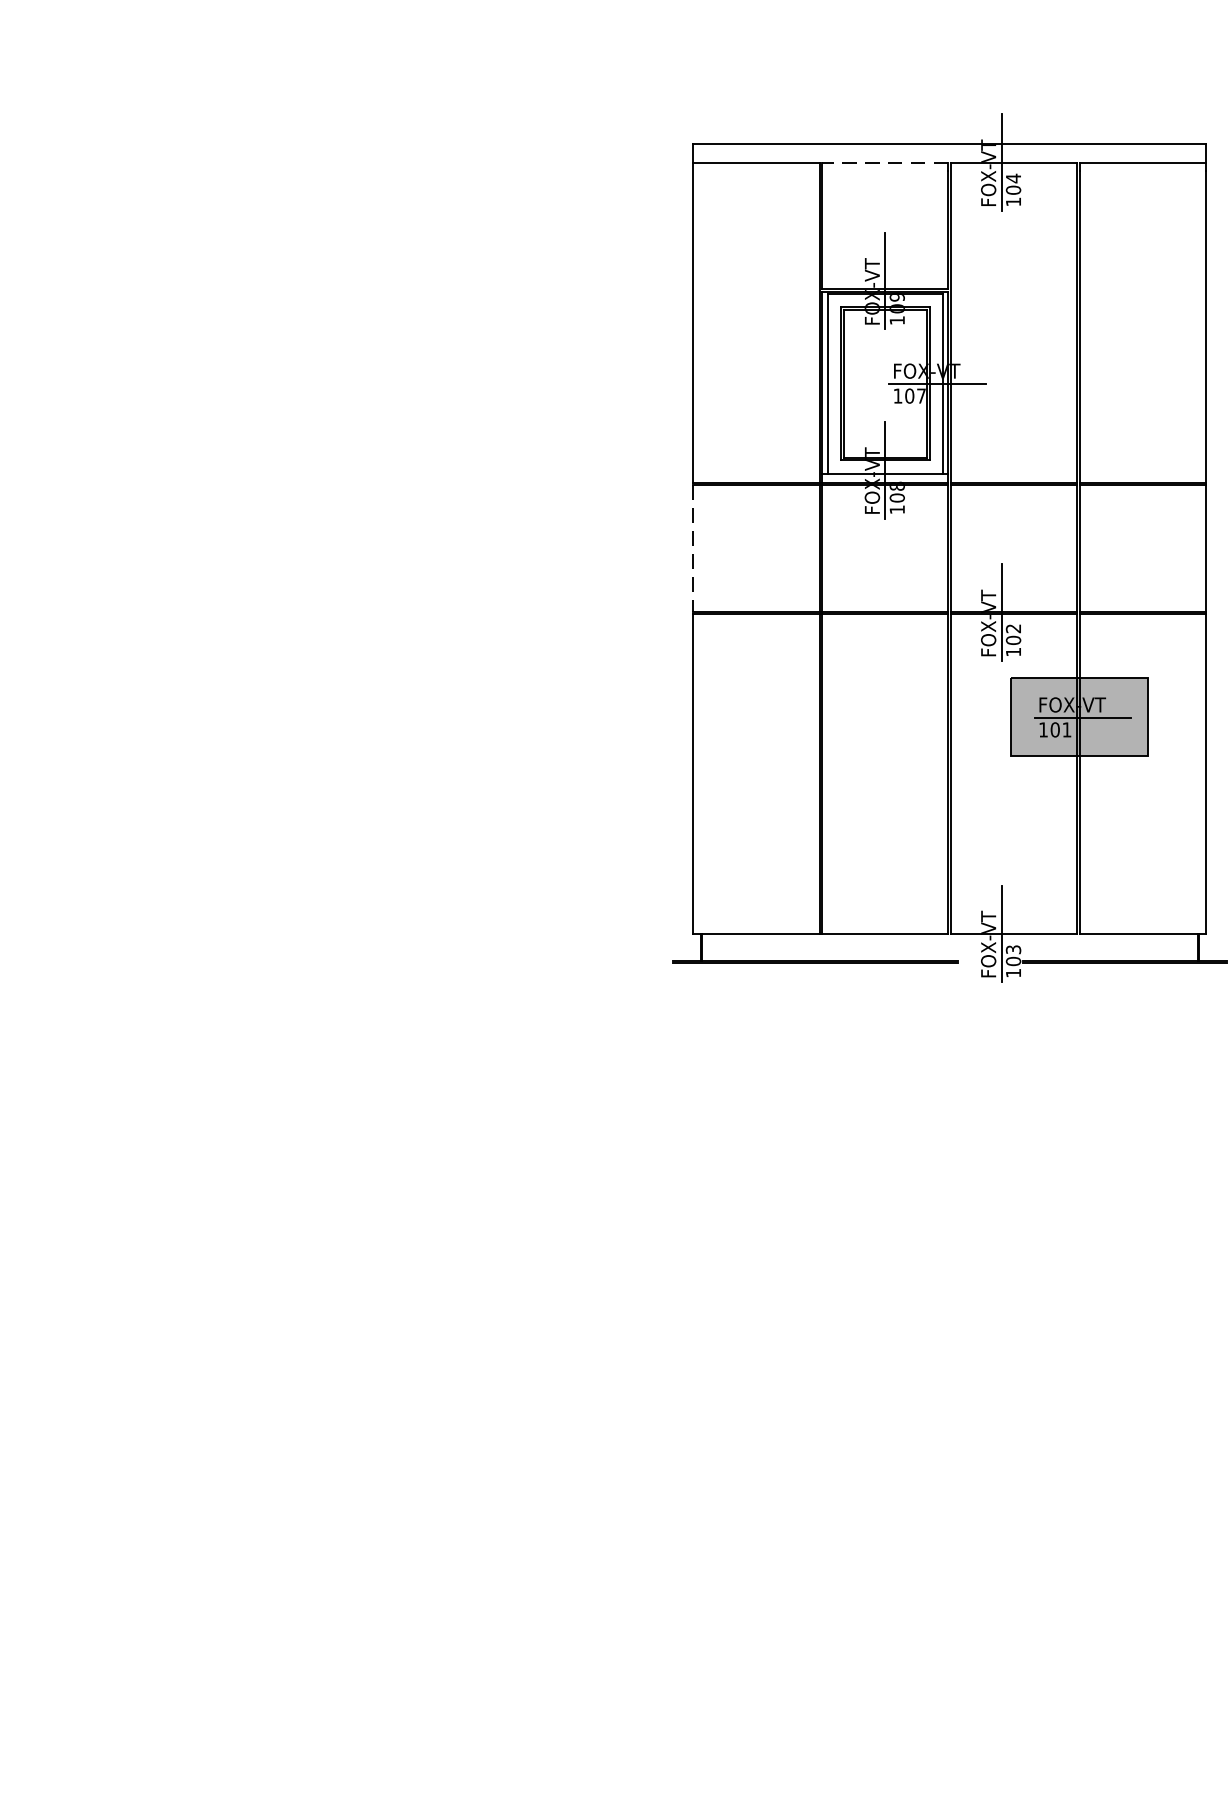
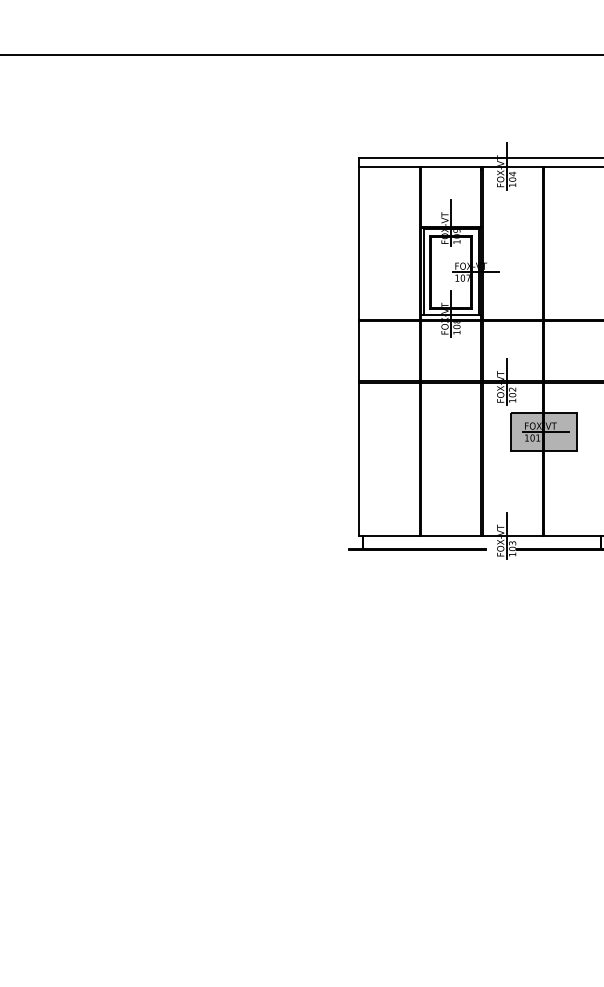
line: (883, 162) -> (450, 166), dashed -> solid
line: (693, 549) -> (359, 351), dashed -> solid

